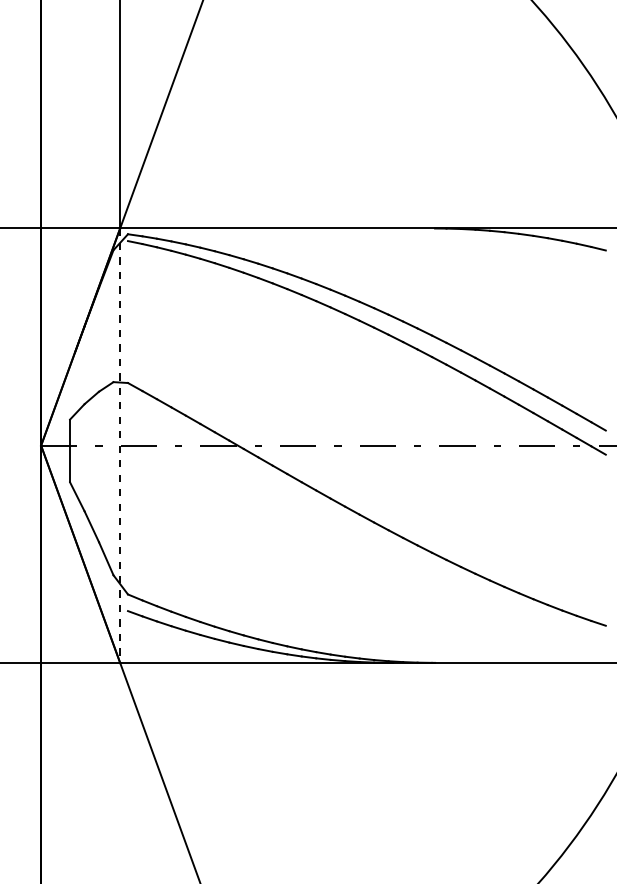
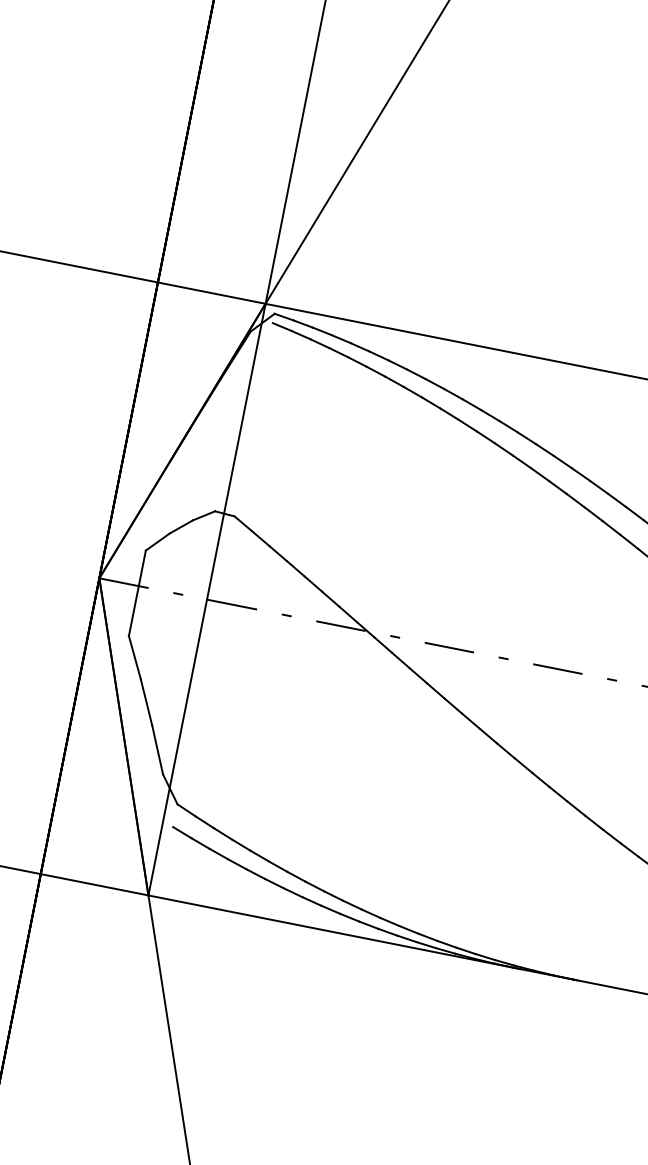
line: (120, 446) -> (207, 600), dashed -> solid

